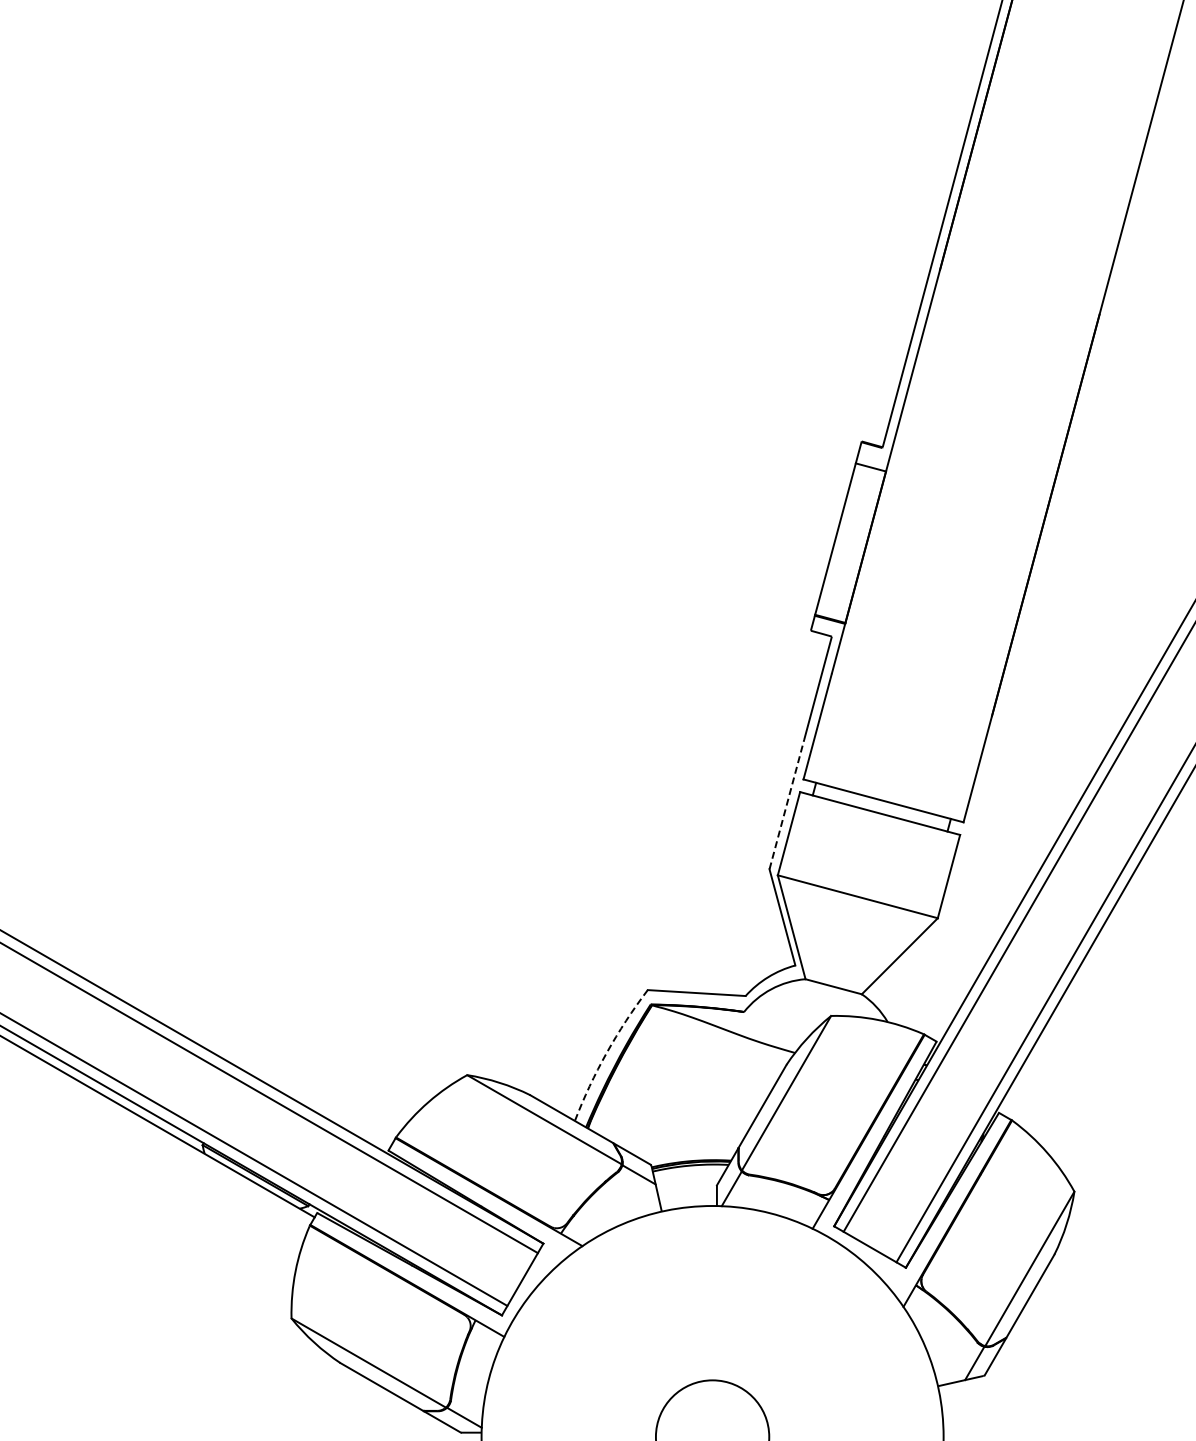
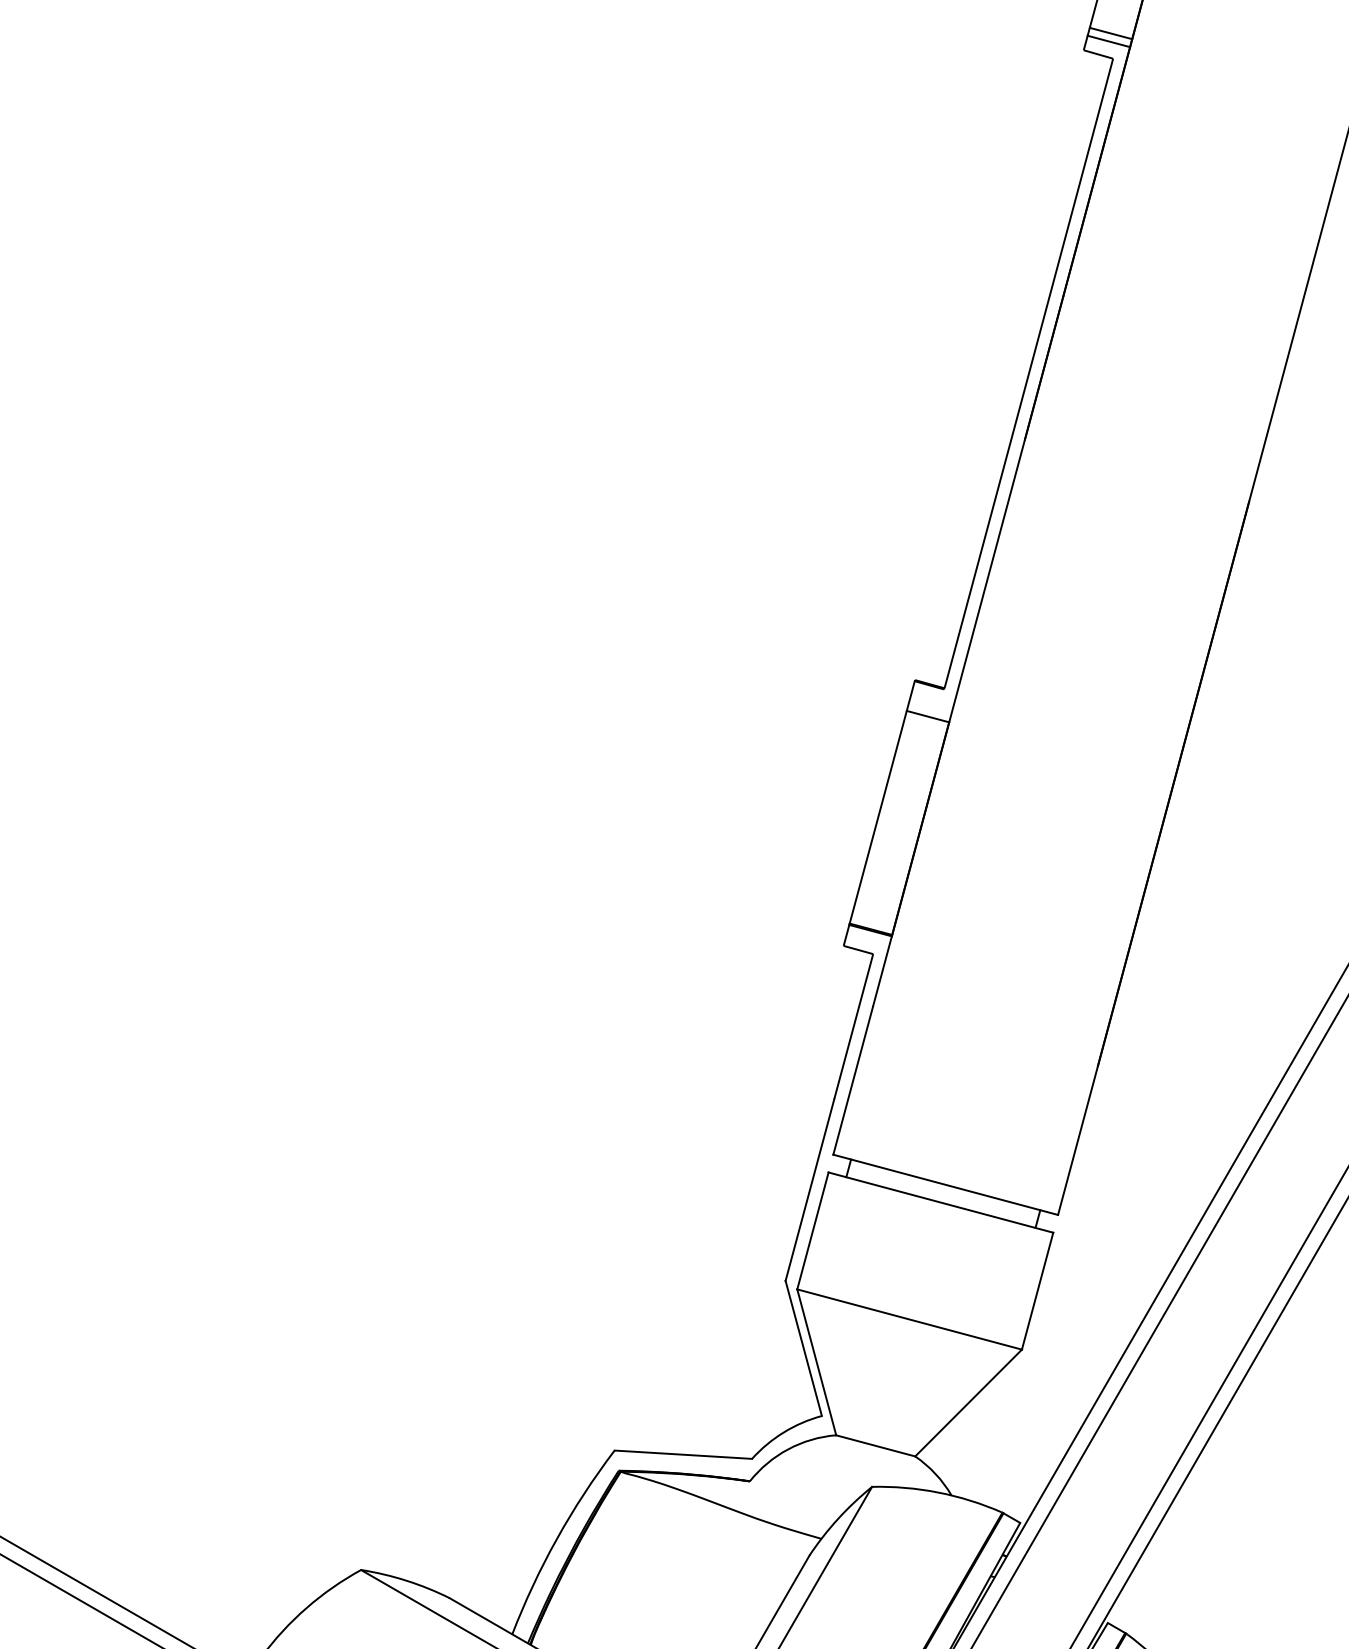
line: (786, 804) -> (809, 1189), dashed -> solid
arc: (606, 1052) -> (556, 1538), dashed -> solid

